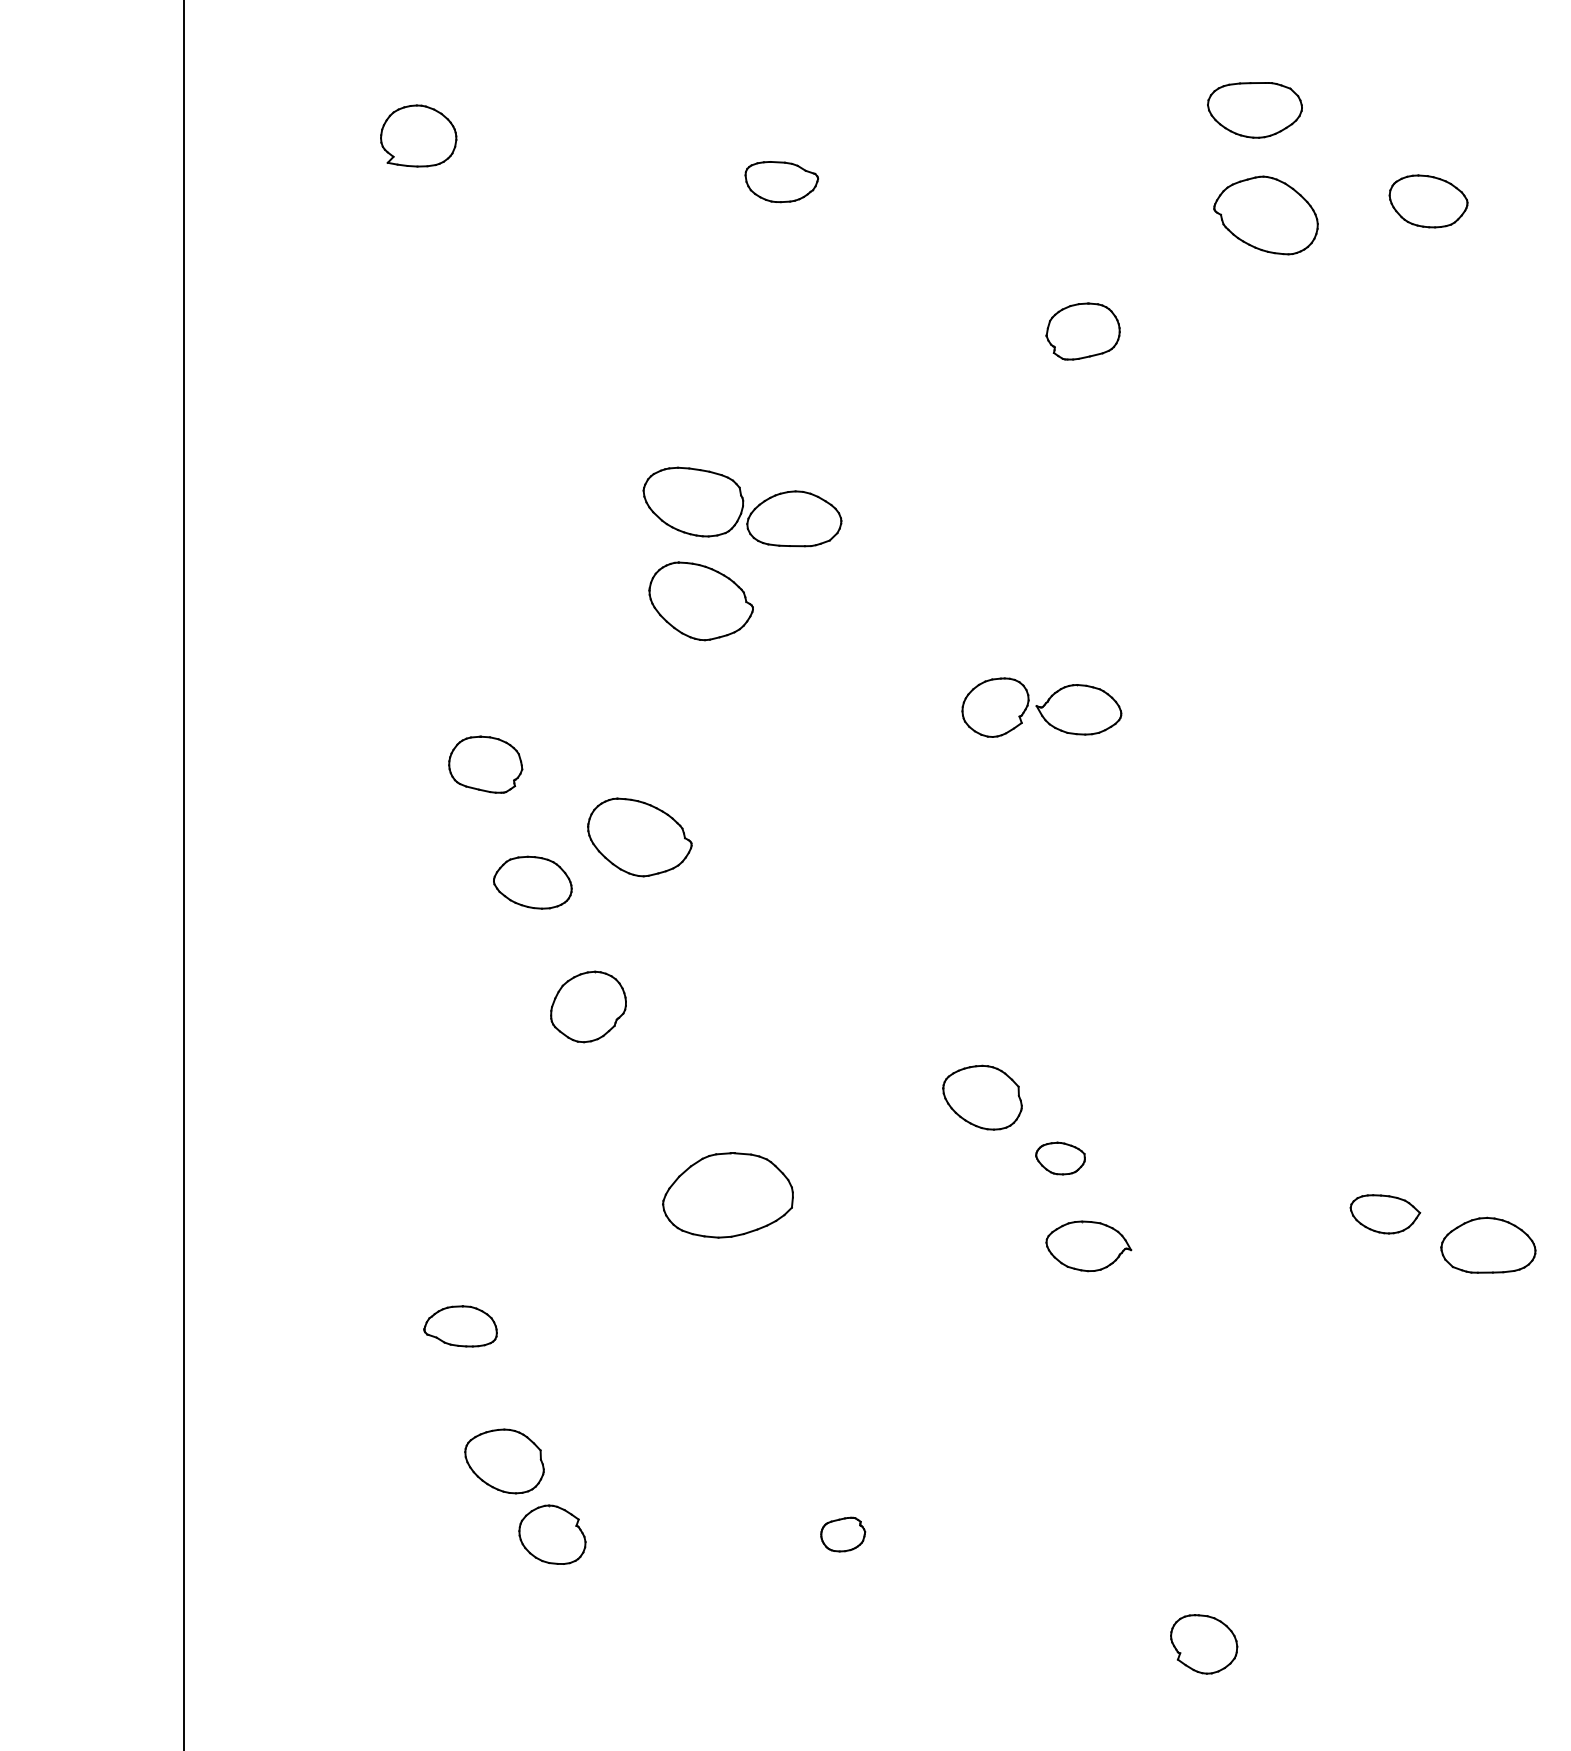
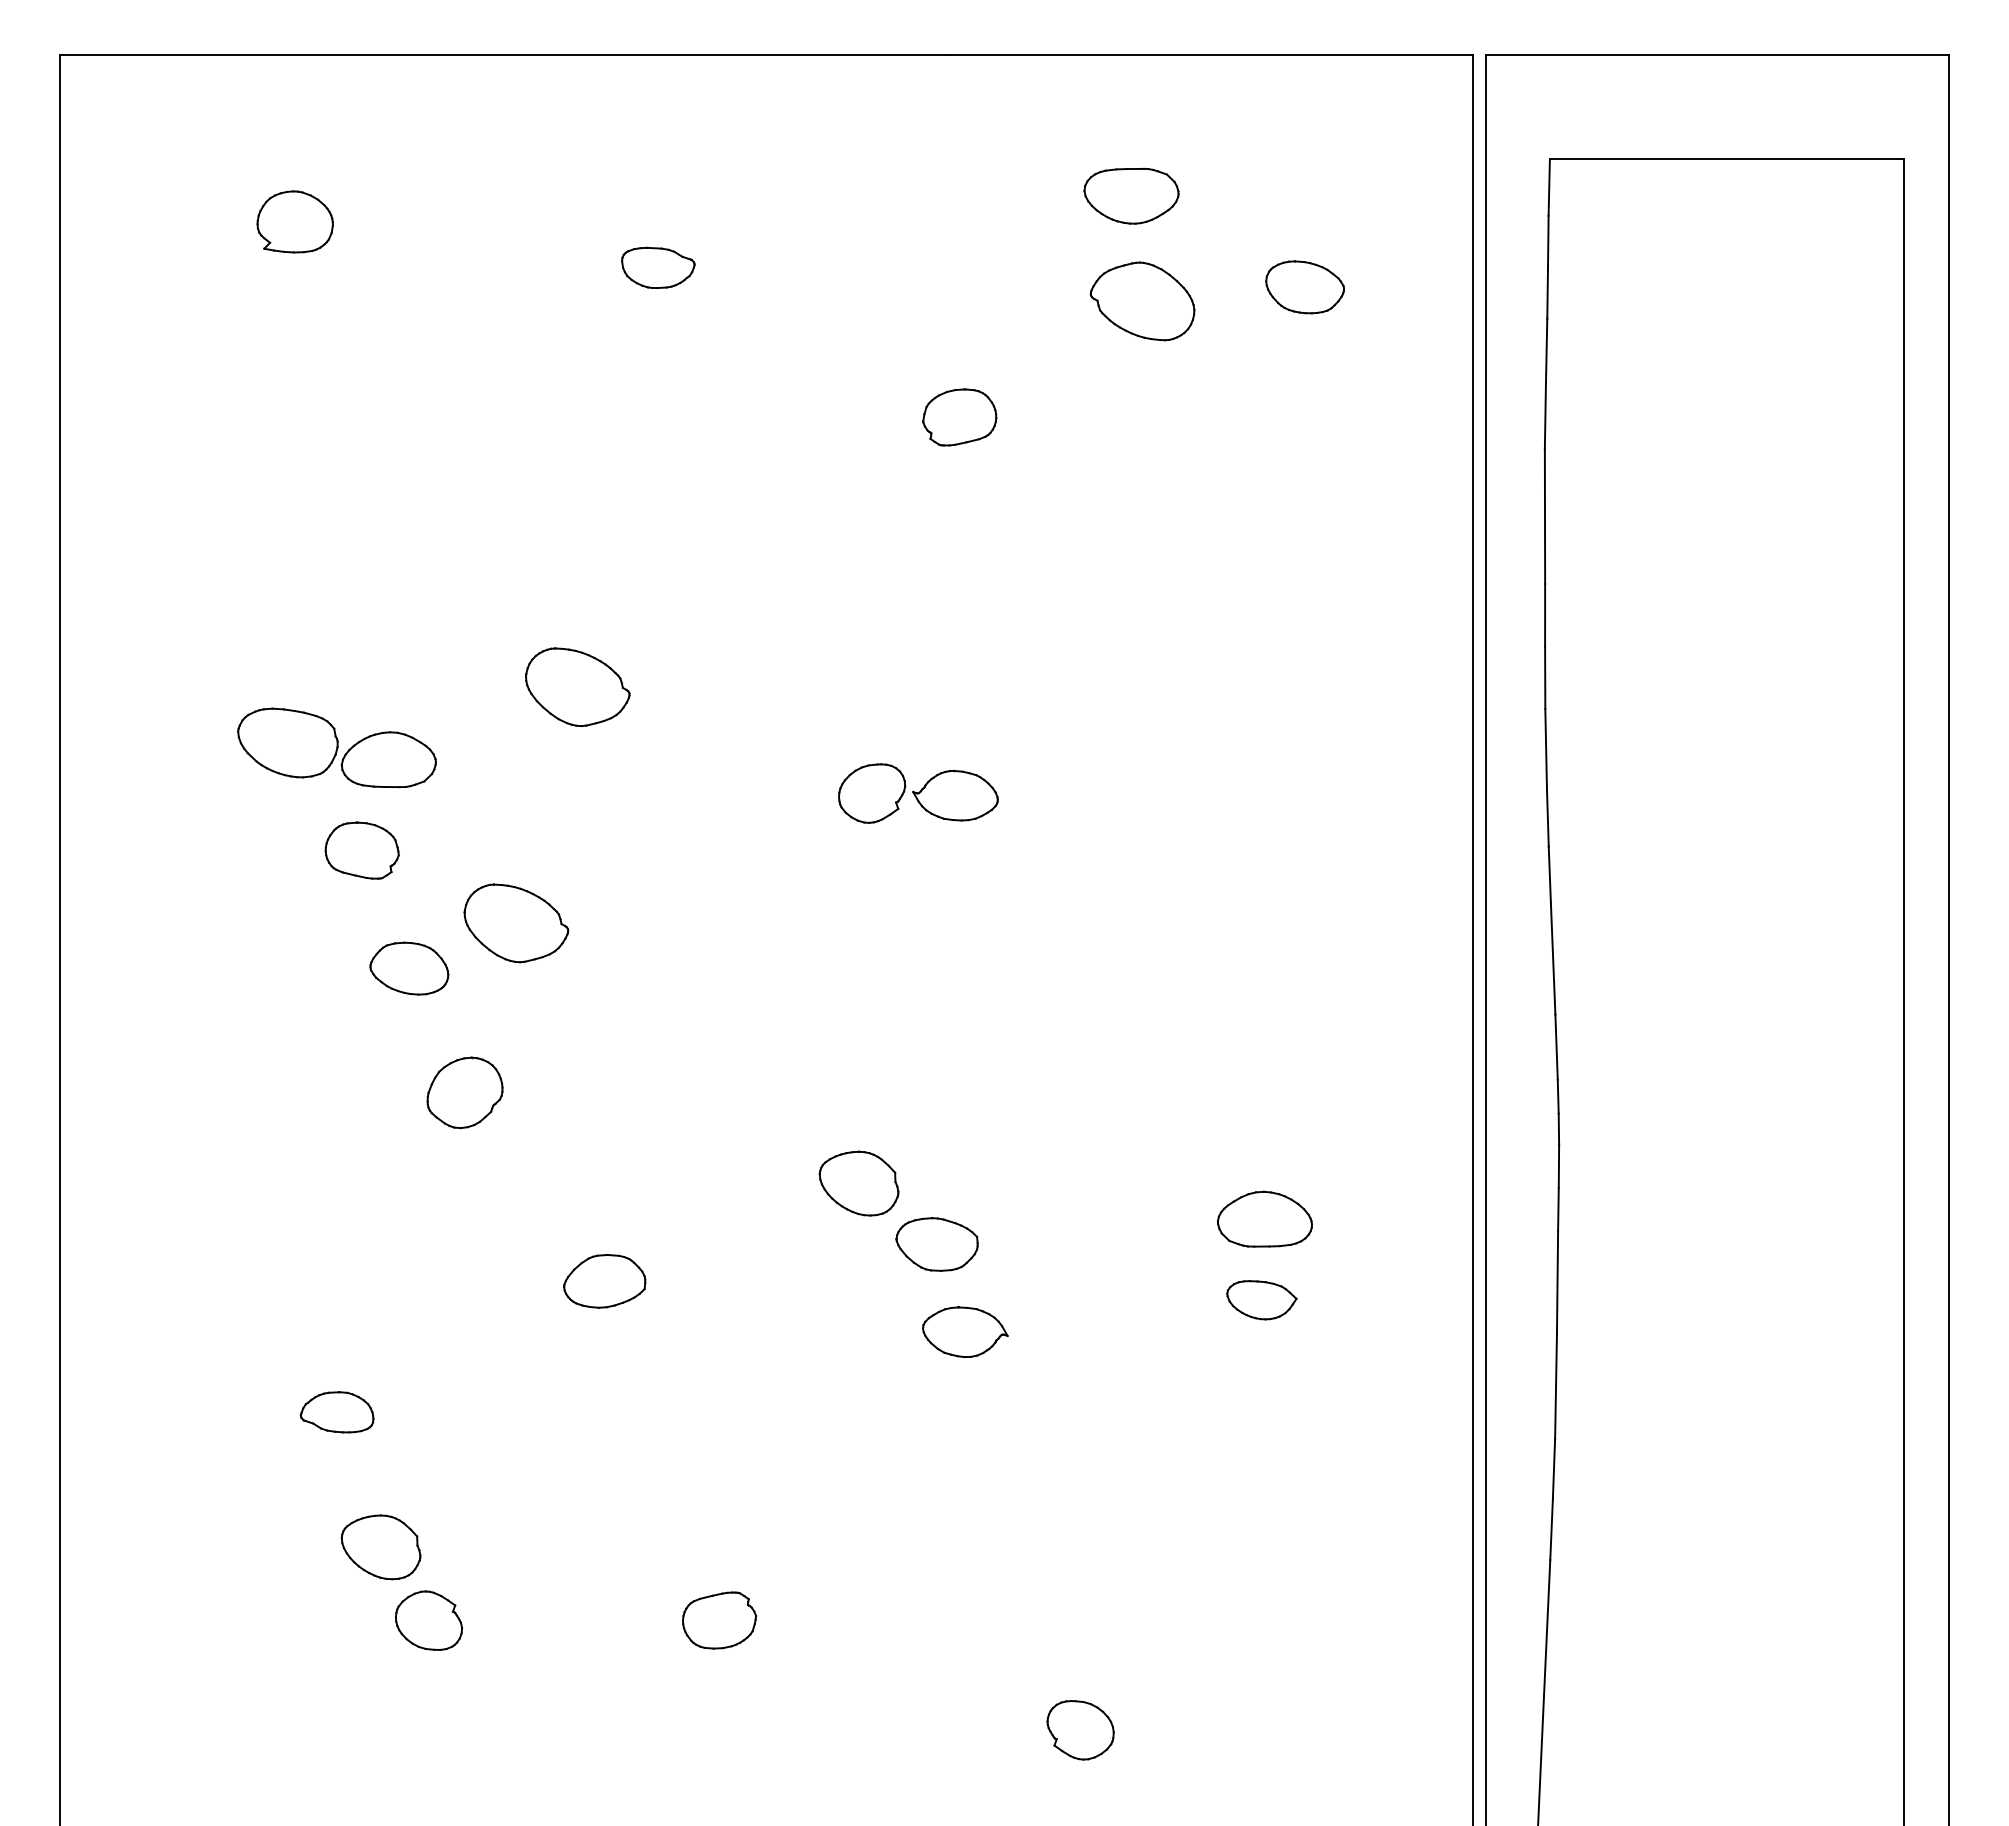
part: (741, 506) -> (336, 747), moved
part: (1059, 1158) -> (936, 1244), size x1.67
part: (727, 1195) -> (604, 1281), size x0.62
part: (1487, 1244) -> (1264, 1218), moved
part: (842, 1534) -> (719, 1620), size x1.67

